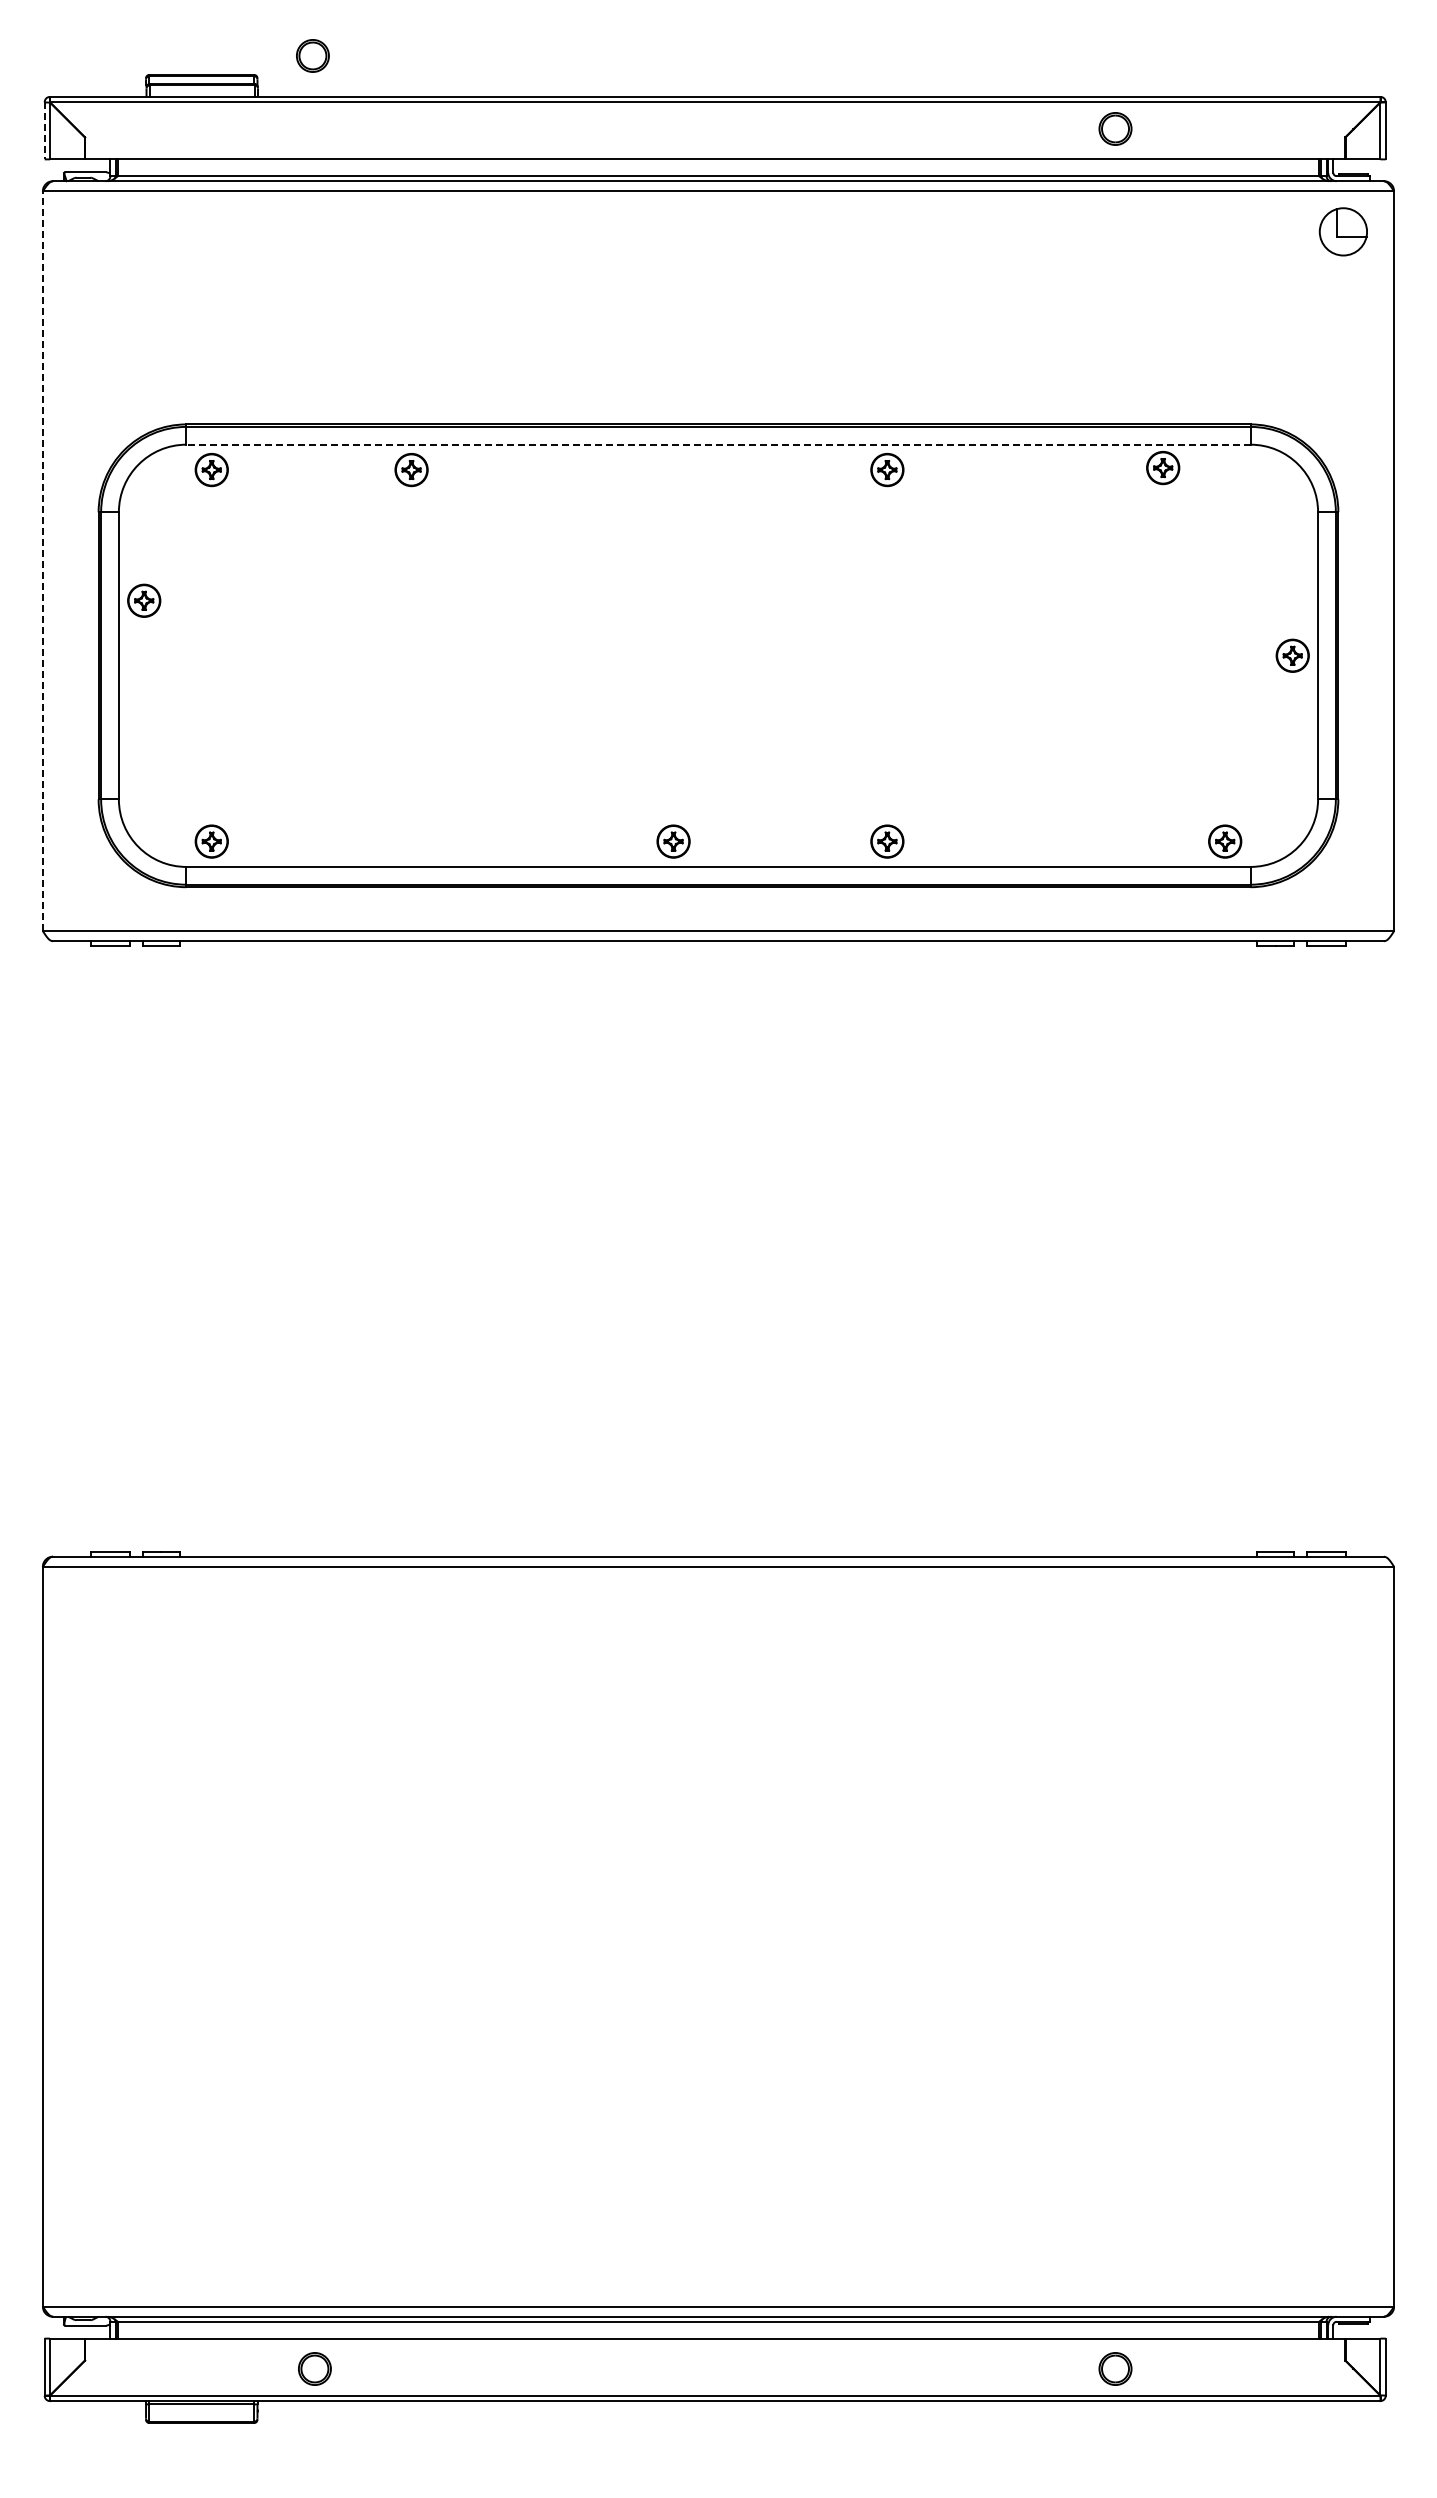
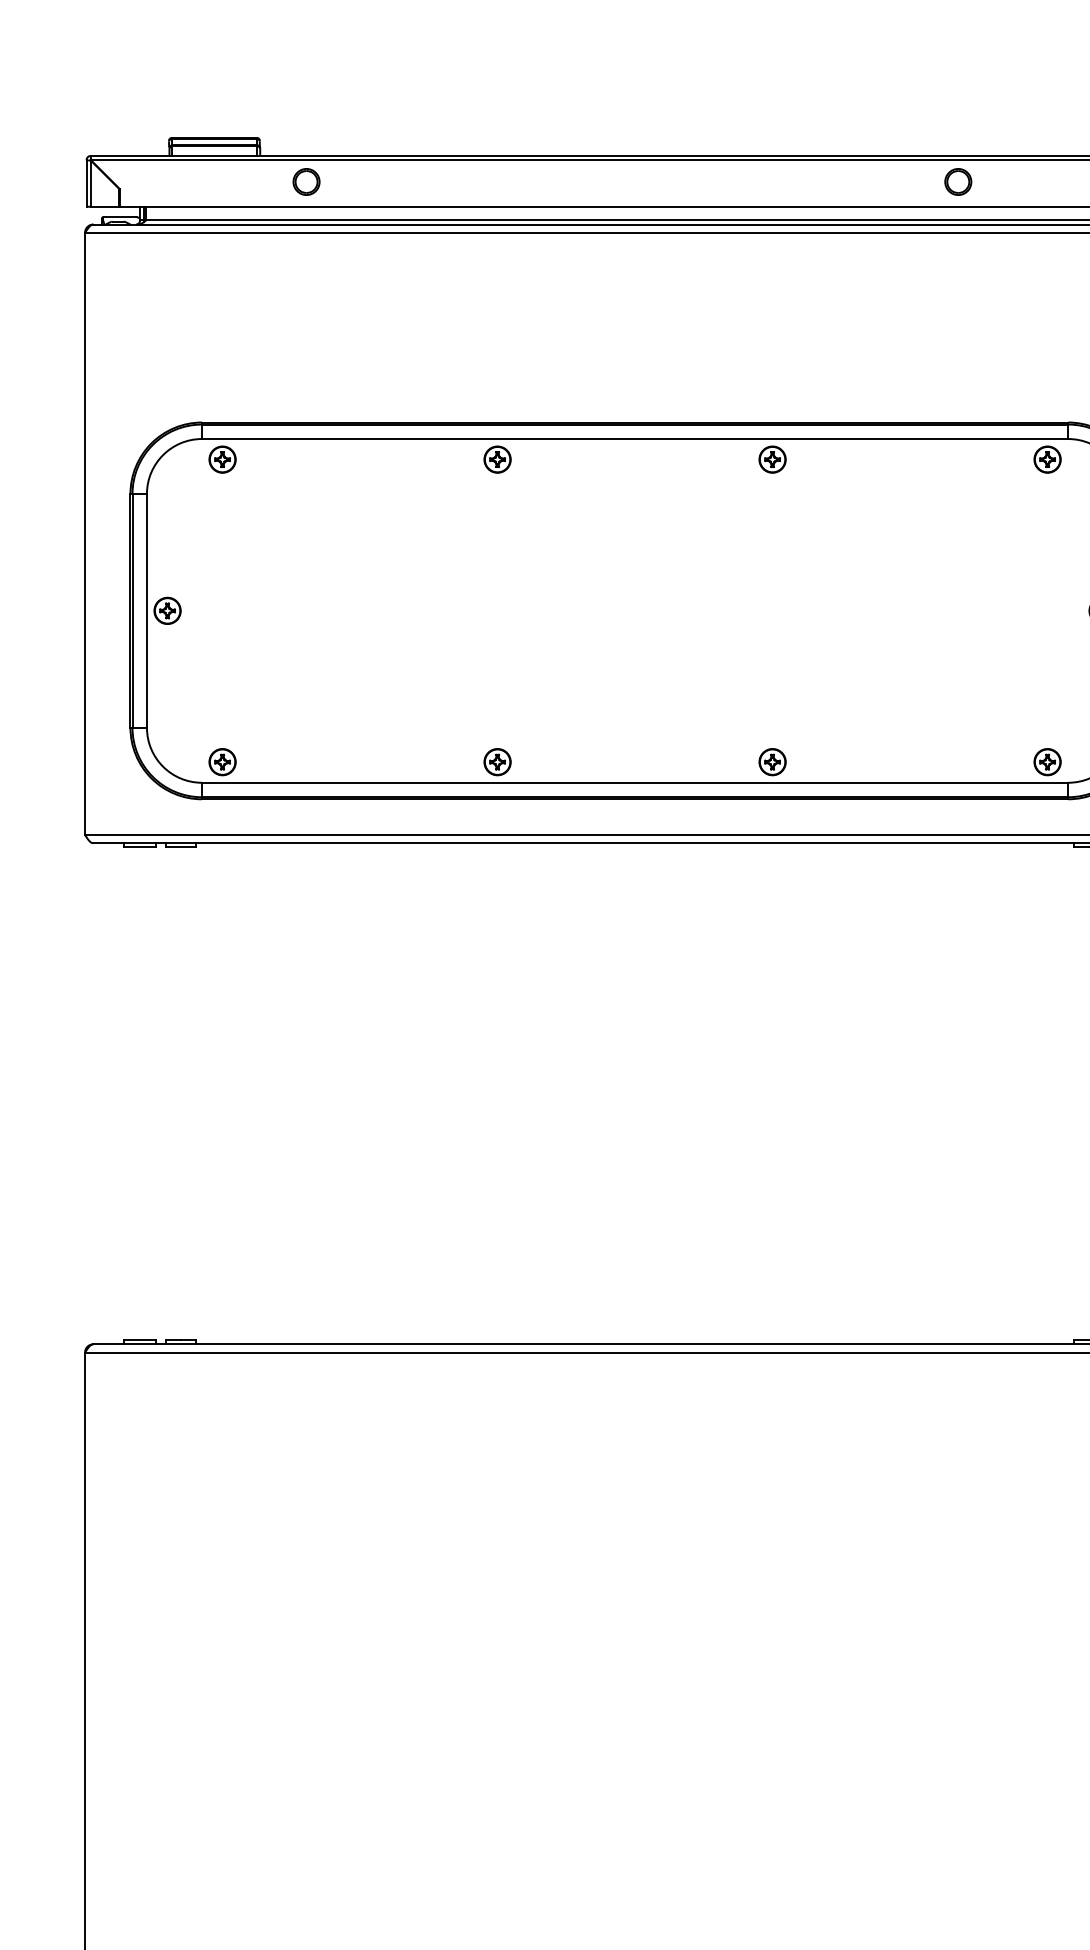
part: (312, 55) -> (306, 181), moved
line: (44, 130) -> (86, 183), dashed -> solid
line: (717, 444) -> (634, 438), dashed -> solid
part: (1163, 468) -> (1047, 460), moved
part: (411, 470) -> (497, 460), moved
line: (42, 561) -> (84, 534), dashed -> solid
part: (144, 600) -> (167, 610), moved
part: (673, 841) -> (497, 762), moved

